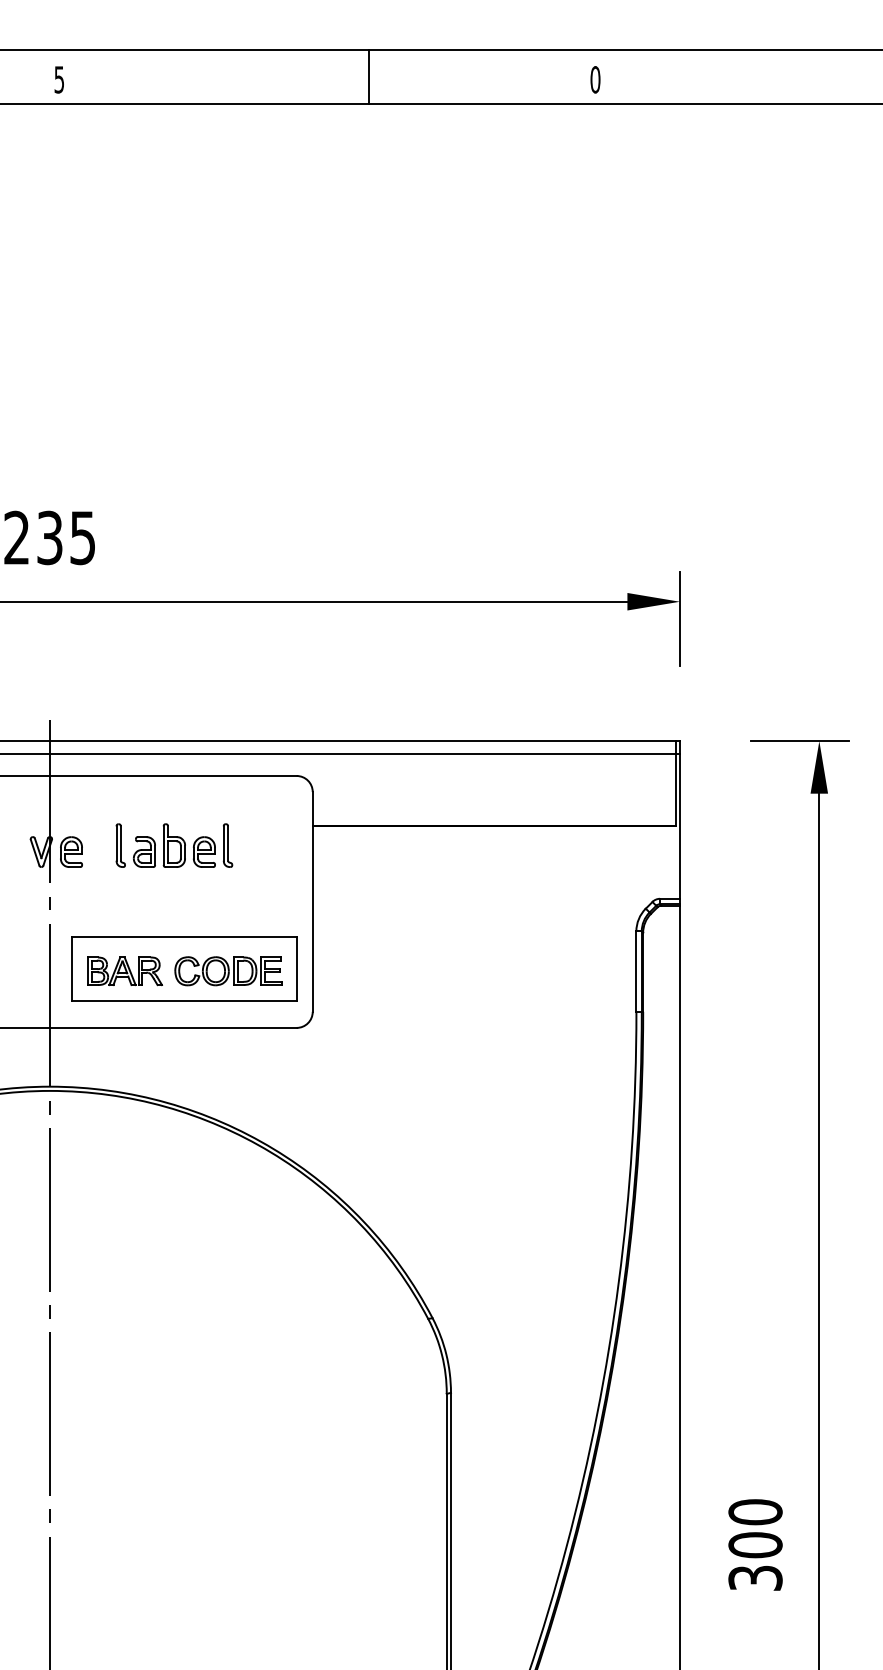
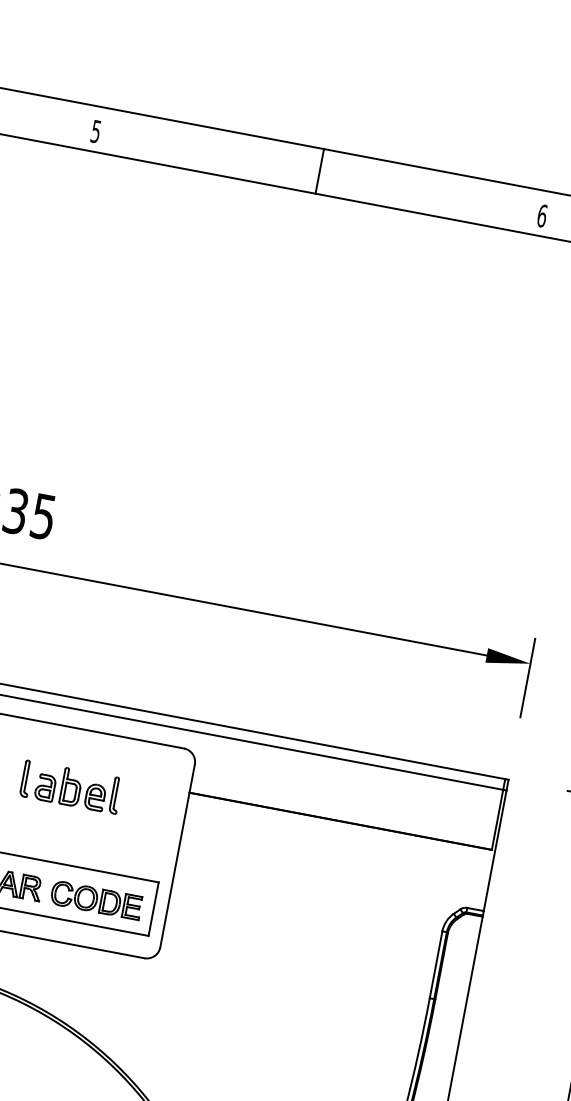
line: (368, 76) -> (319, 171), moved
text: (595, 79) -> (542, 215), 0 -> 6

